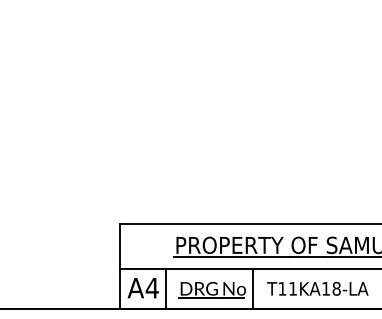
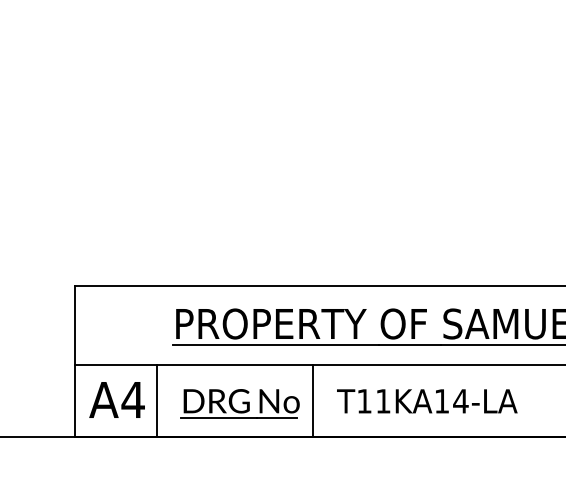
text: (336, 288) -> (460, 400), T11KA18-LA -> T11KA14-LA

